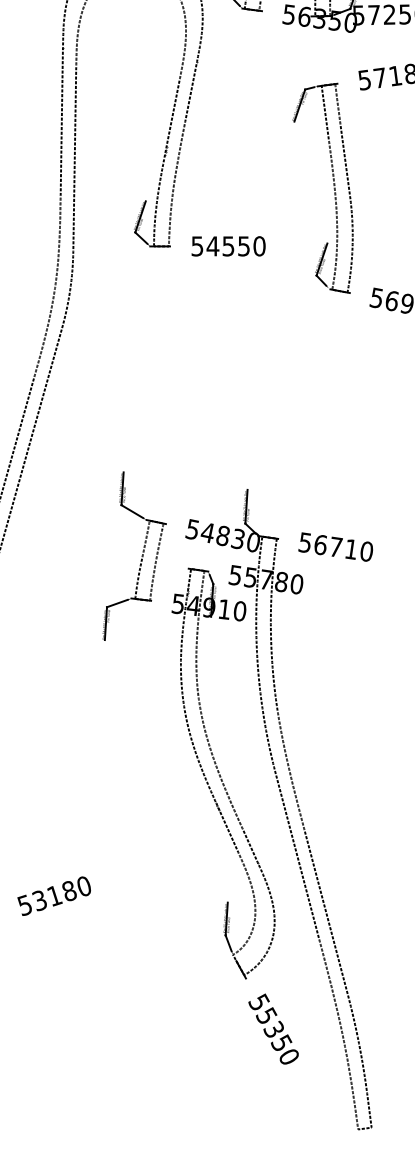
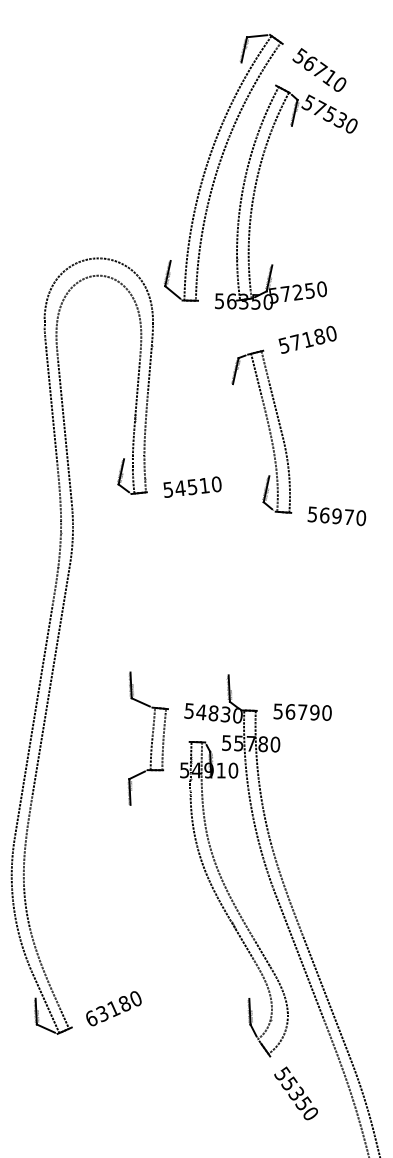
text: (243, 246) -> (204, 485), 54550 -> 54510
text: (350, 549) -> (314, 712), 56710 -> 56790
text: (23, 904) -> (90, 1018), 53180 -> 63180

